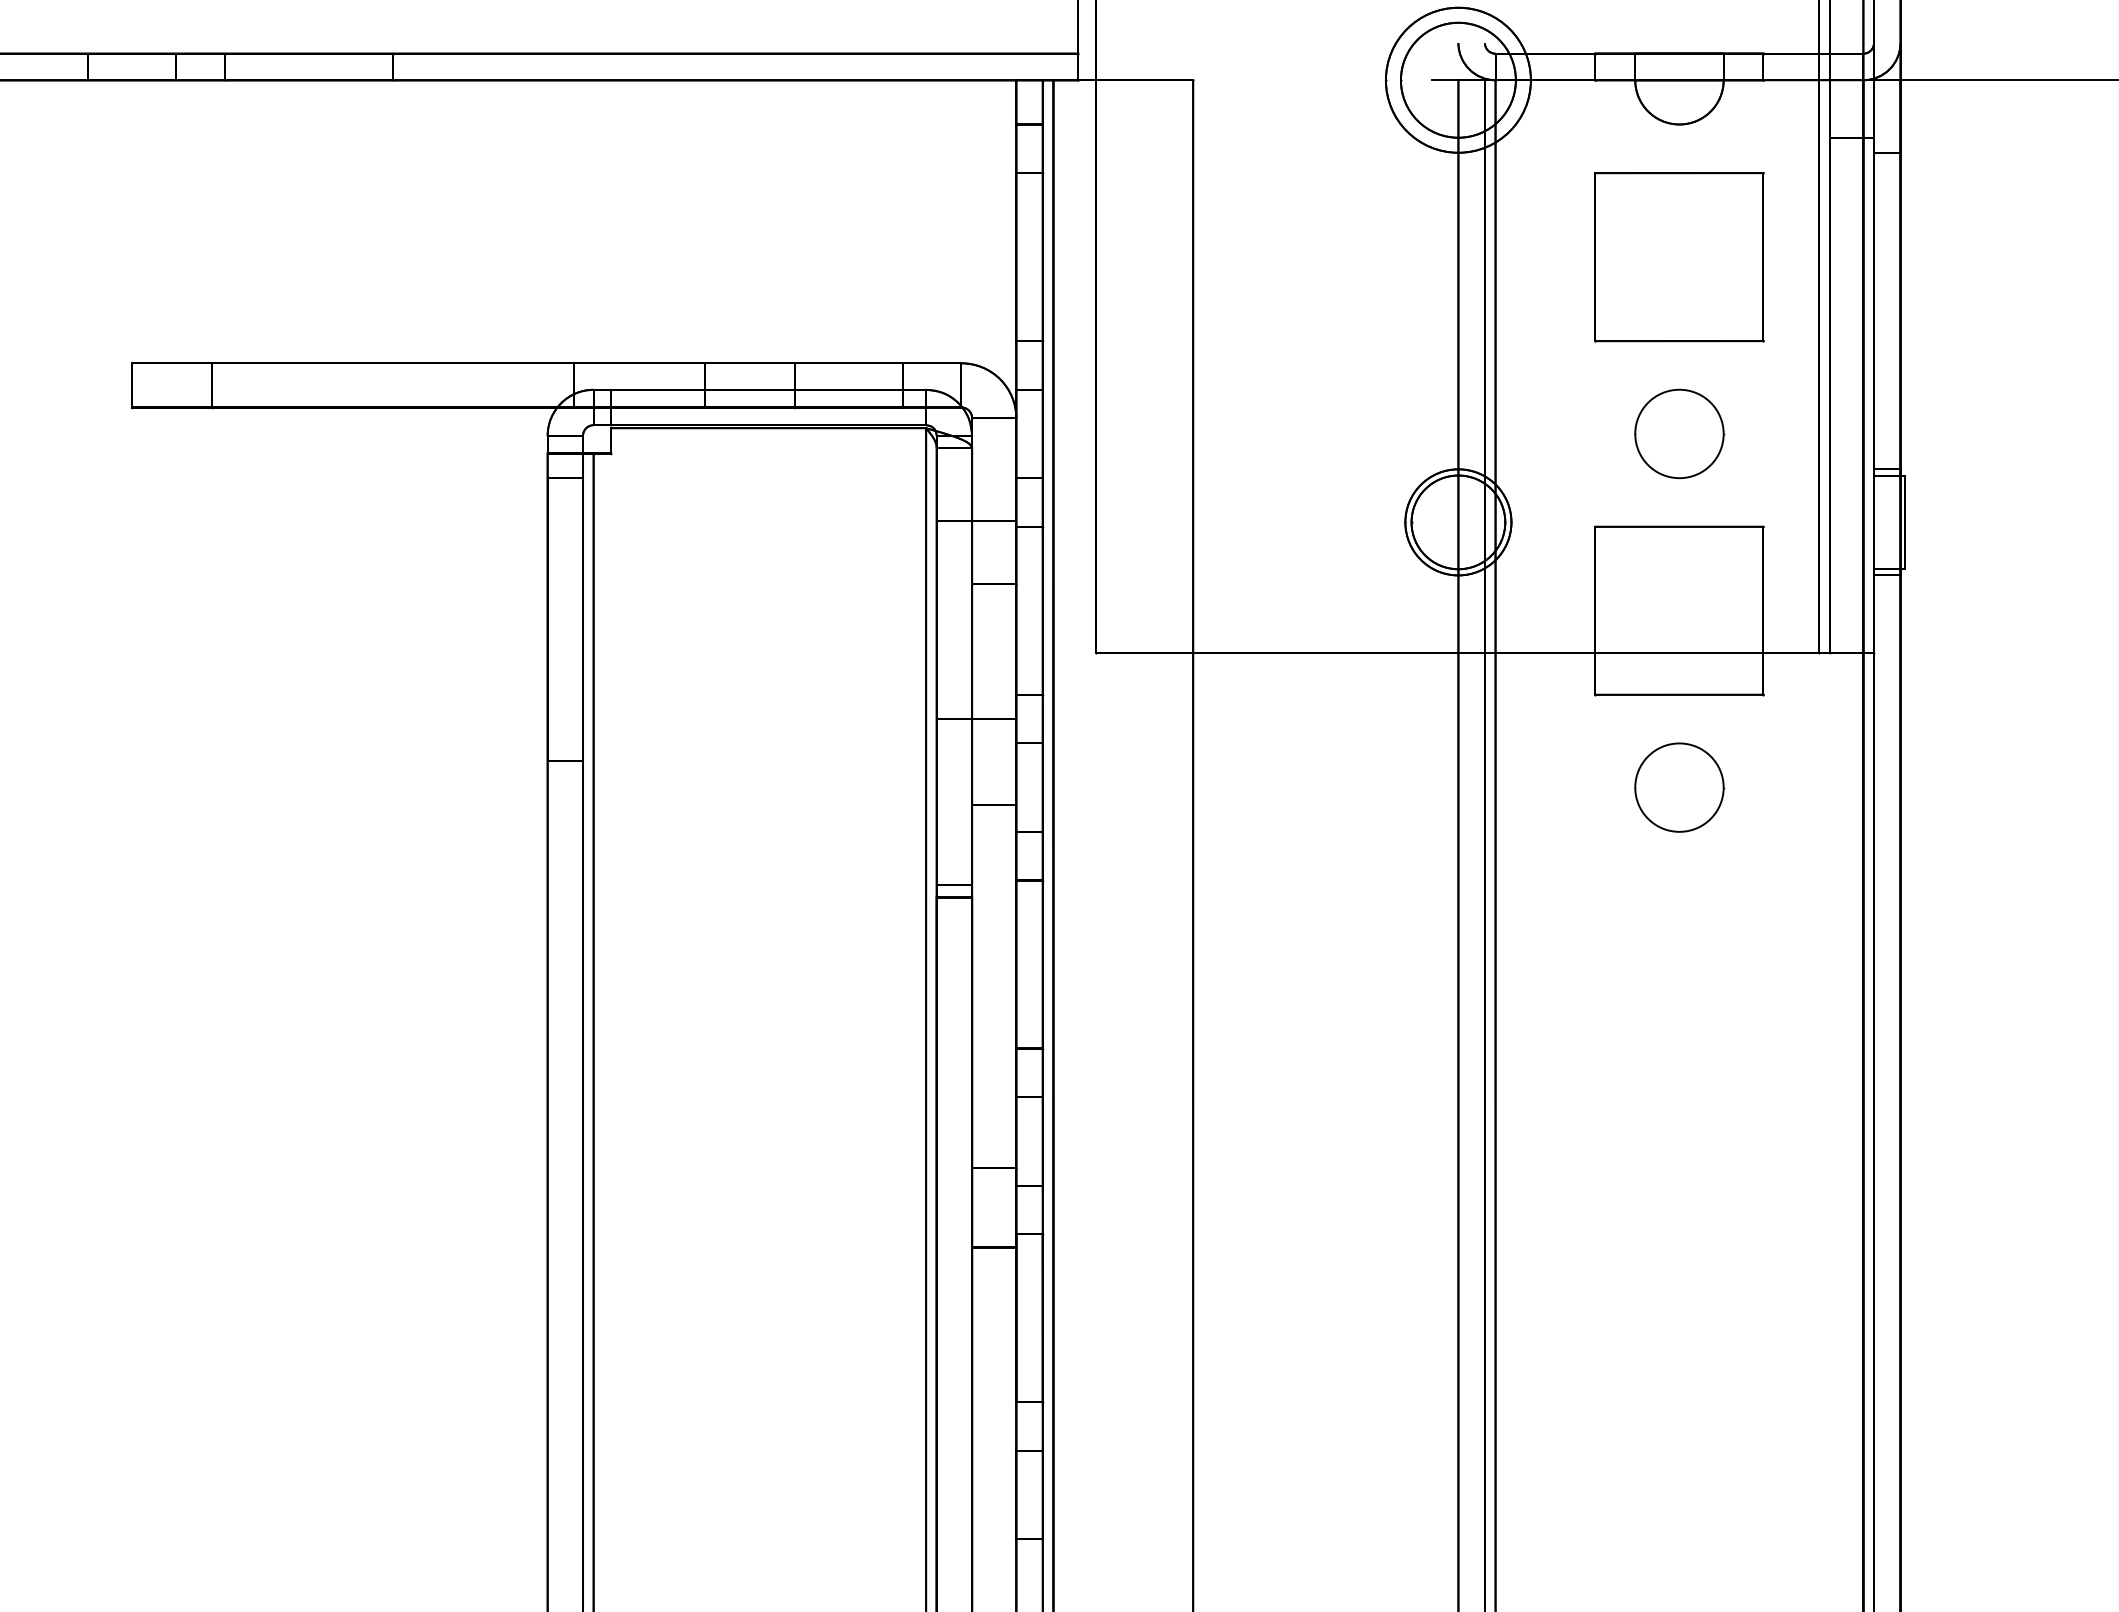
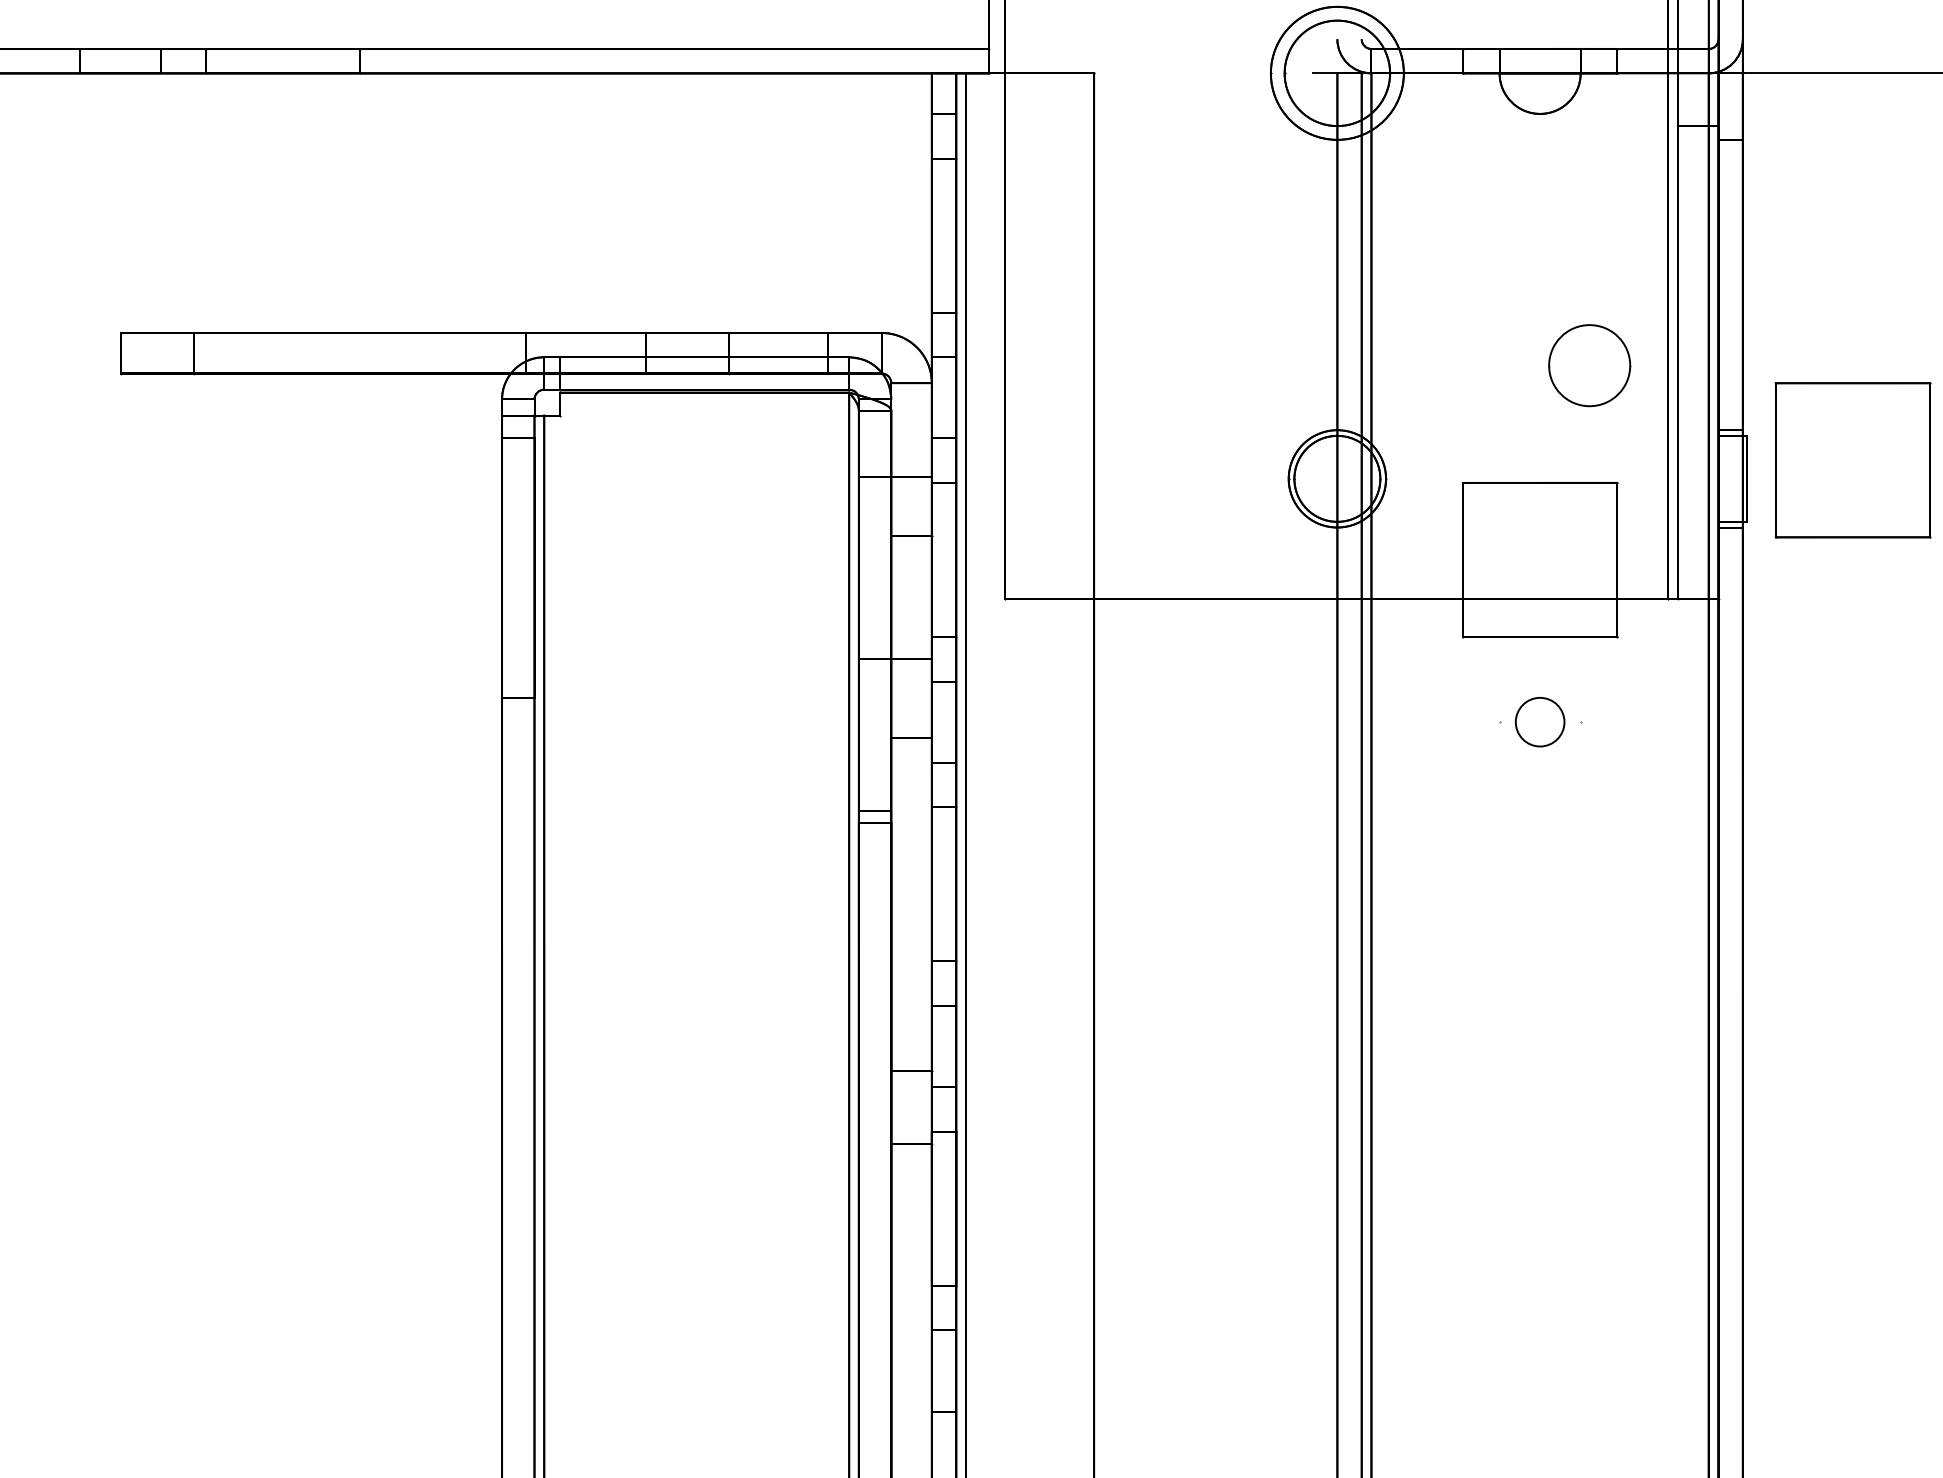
part: (1679, 257) -> (1852, 460), moved
part: (1679, 433) -> (1589, 365), moved
circle: (1679, 787) -> (1540, 722), size x0.6

